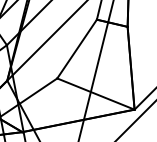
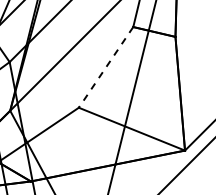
line: (77, 49) -> (106, 67), solid -> dashed

